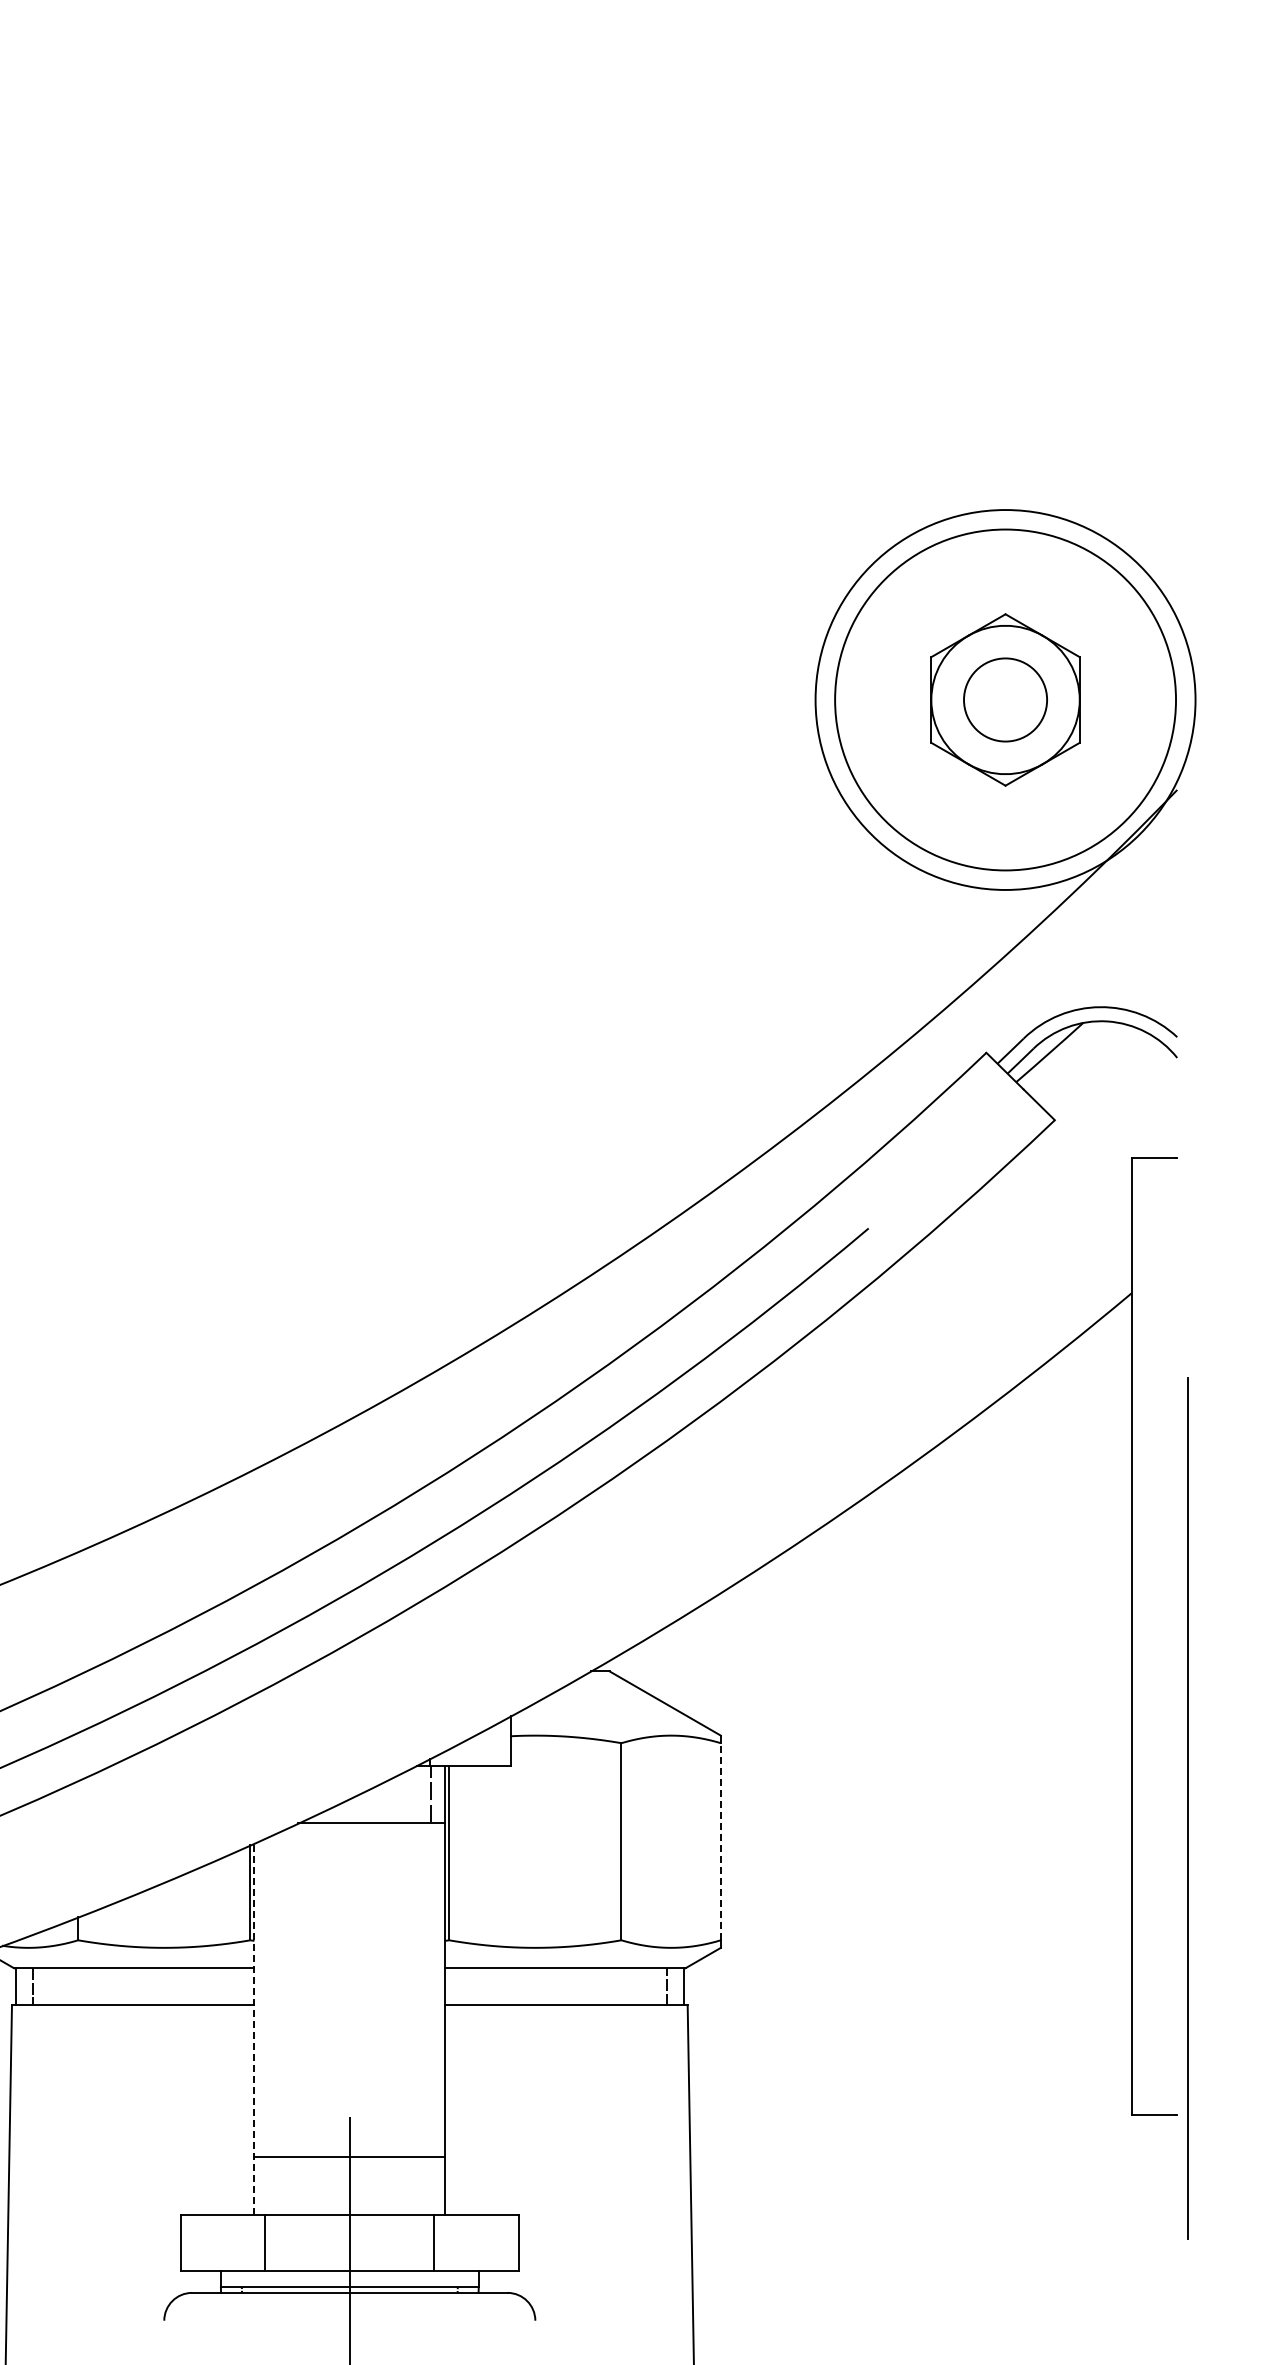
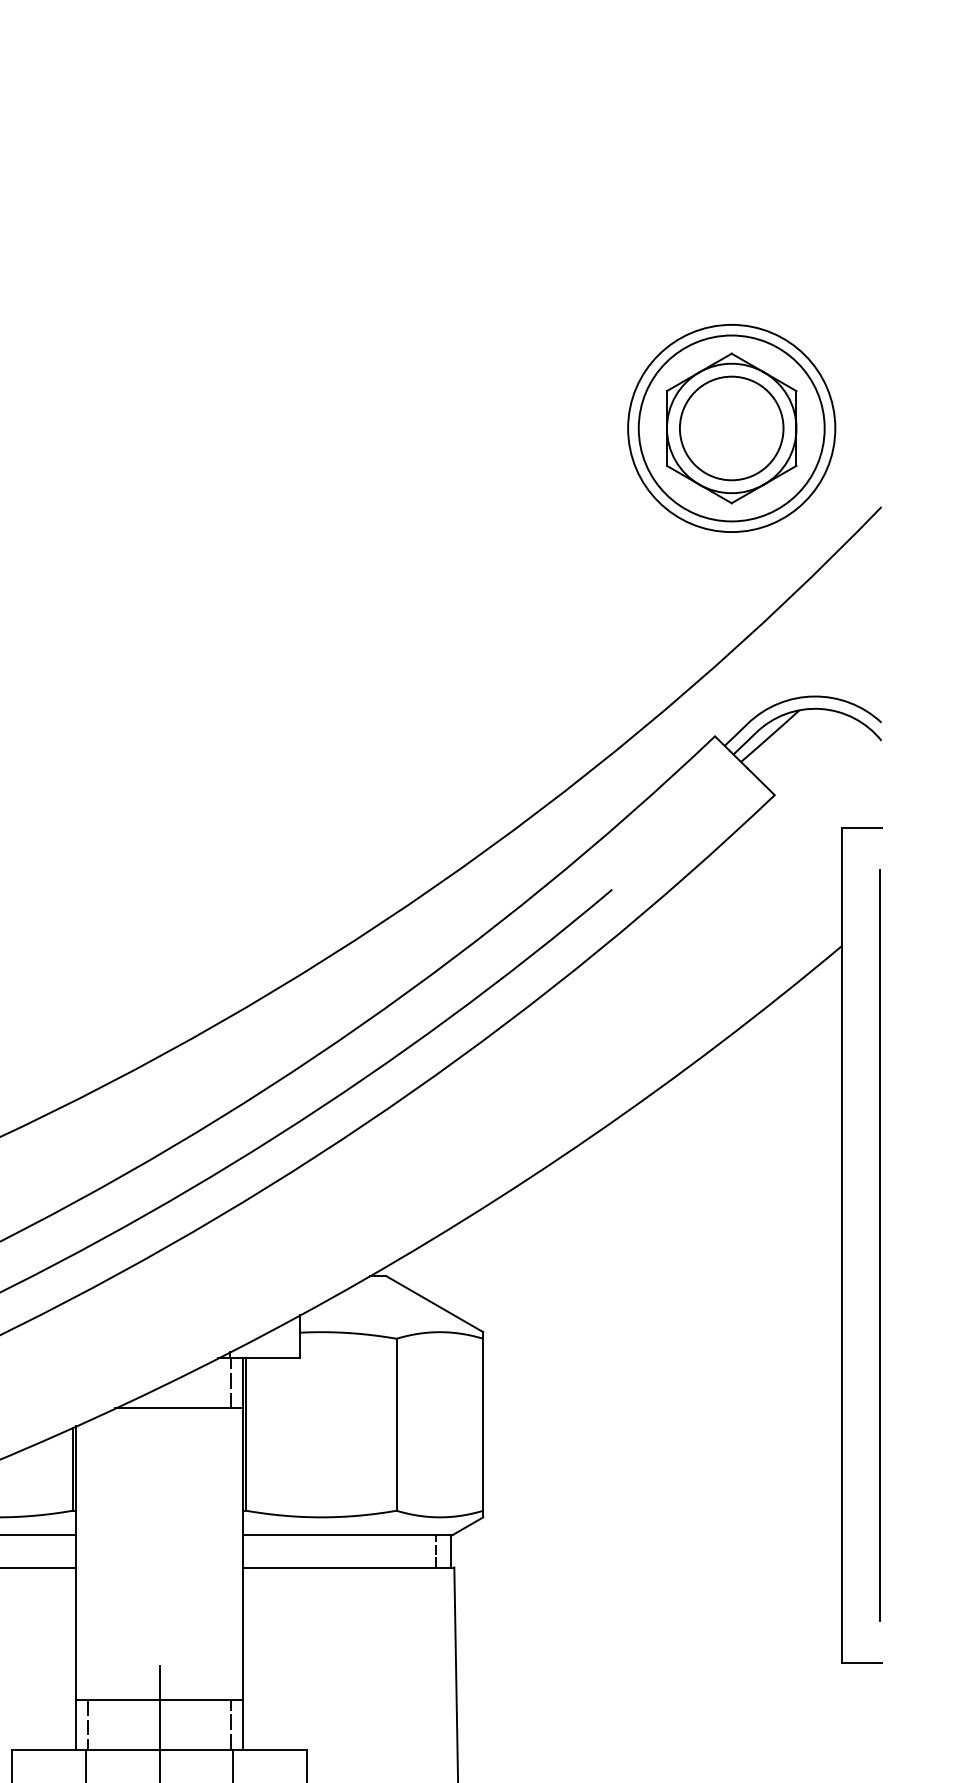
circle: (1005, 699) -> (731, 428), size x0.62
circle: (1005, 699) -> (731, 428), size x0.62
circle: (1005, 699) -> (731, 428), size x1.43
line: (1187, 1808) -> (880, 1245), moved
line: (720, 1841) -> (482, 1424), dashed -> solid
line: (254, 2028) -> (76, 1587), dashed -> solid
line: (268, 2185) -> (88, 1724), added
line: (431, 2185) -> (230, 1724), added

